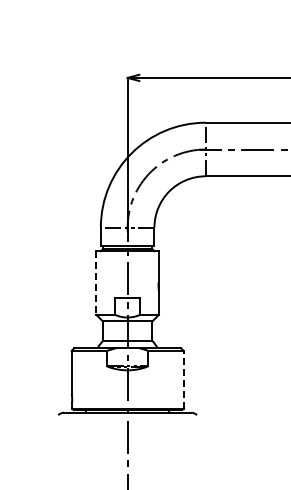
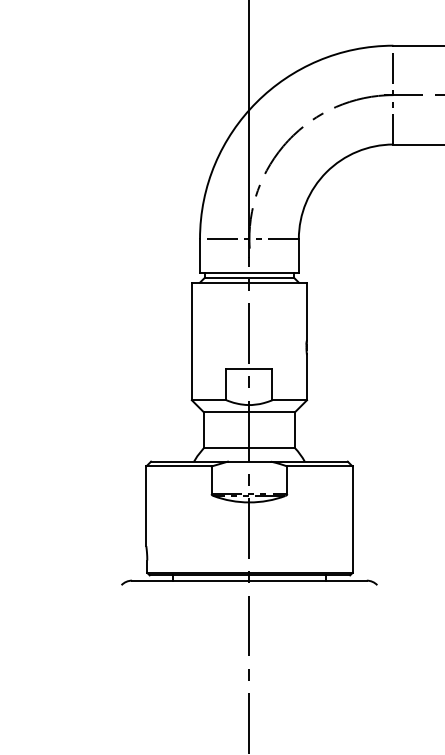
line: (96, 283) -> (191, 342), dashed -> solid
line: (183, 379) -> (352, 519), dashed -> solid

